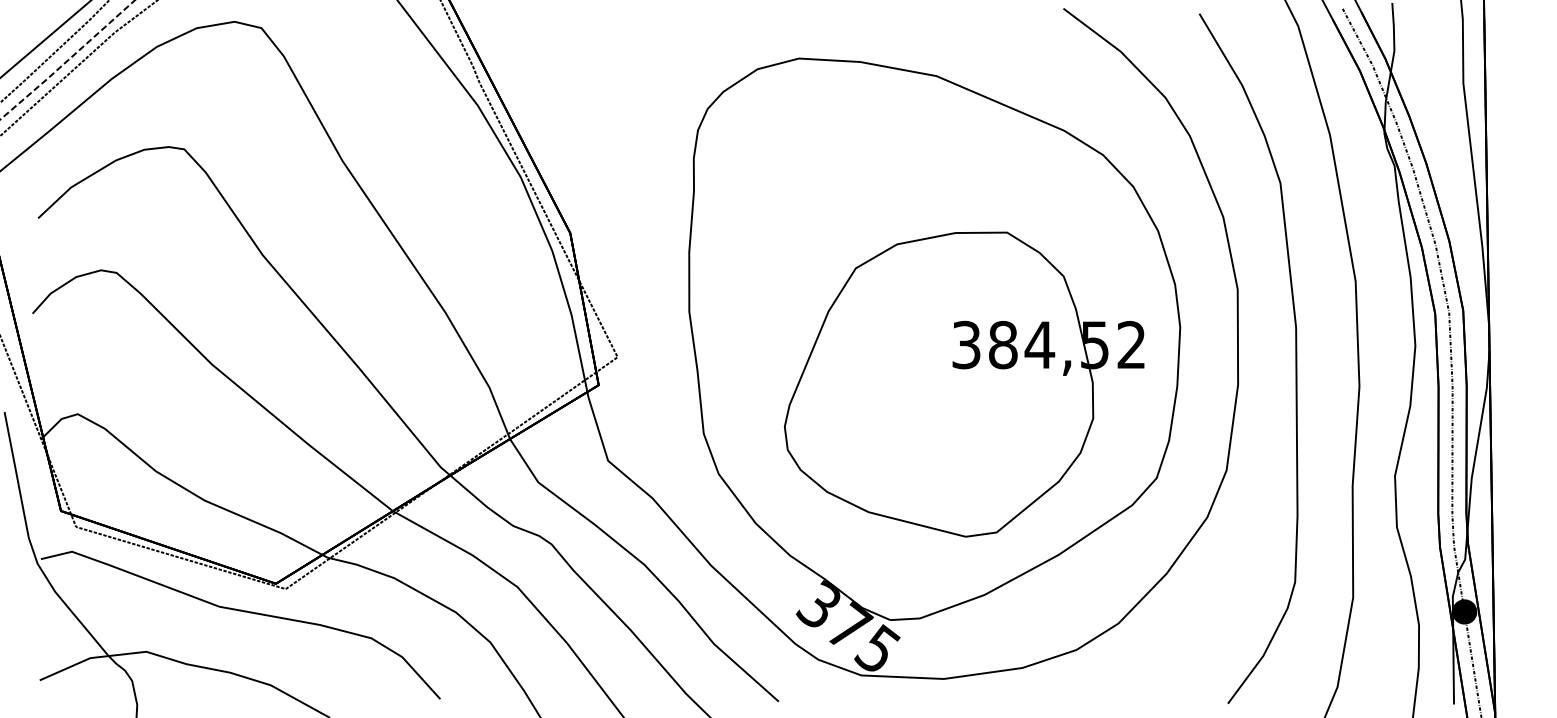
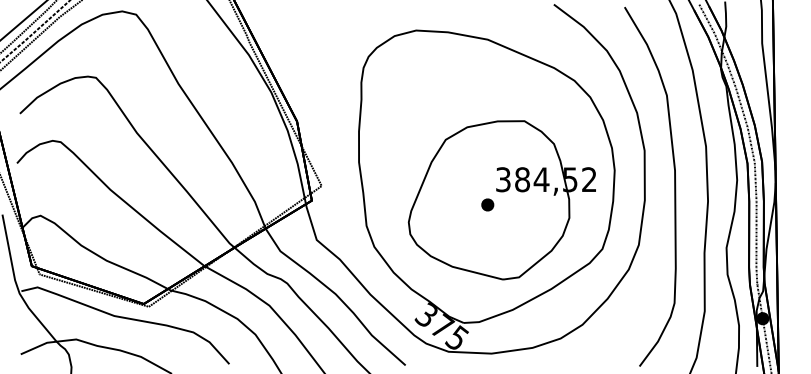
part: (935, 392) -> (487, 204), added

